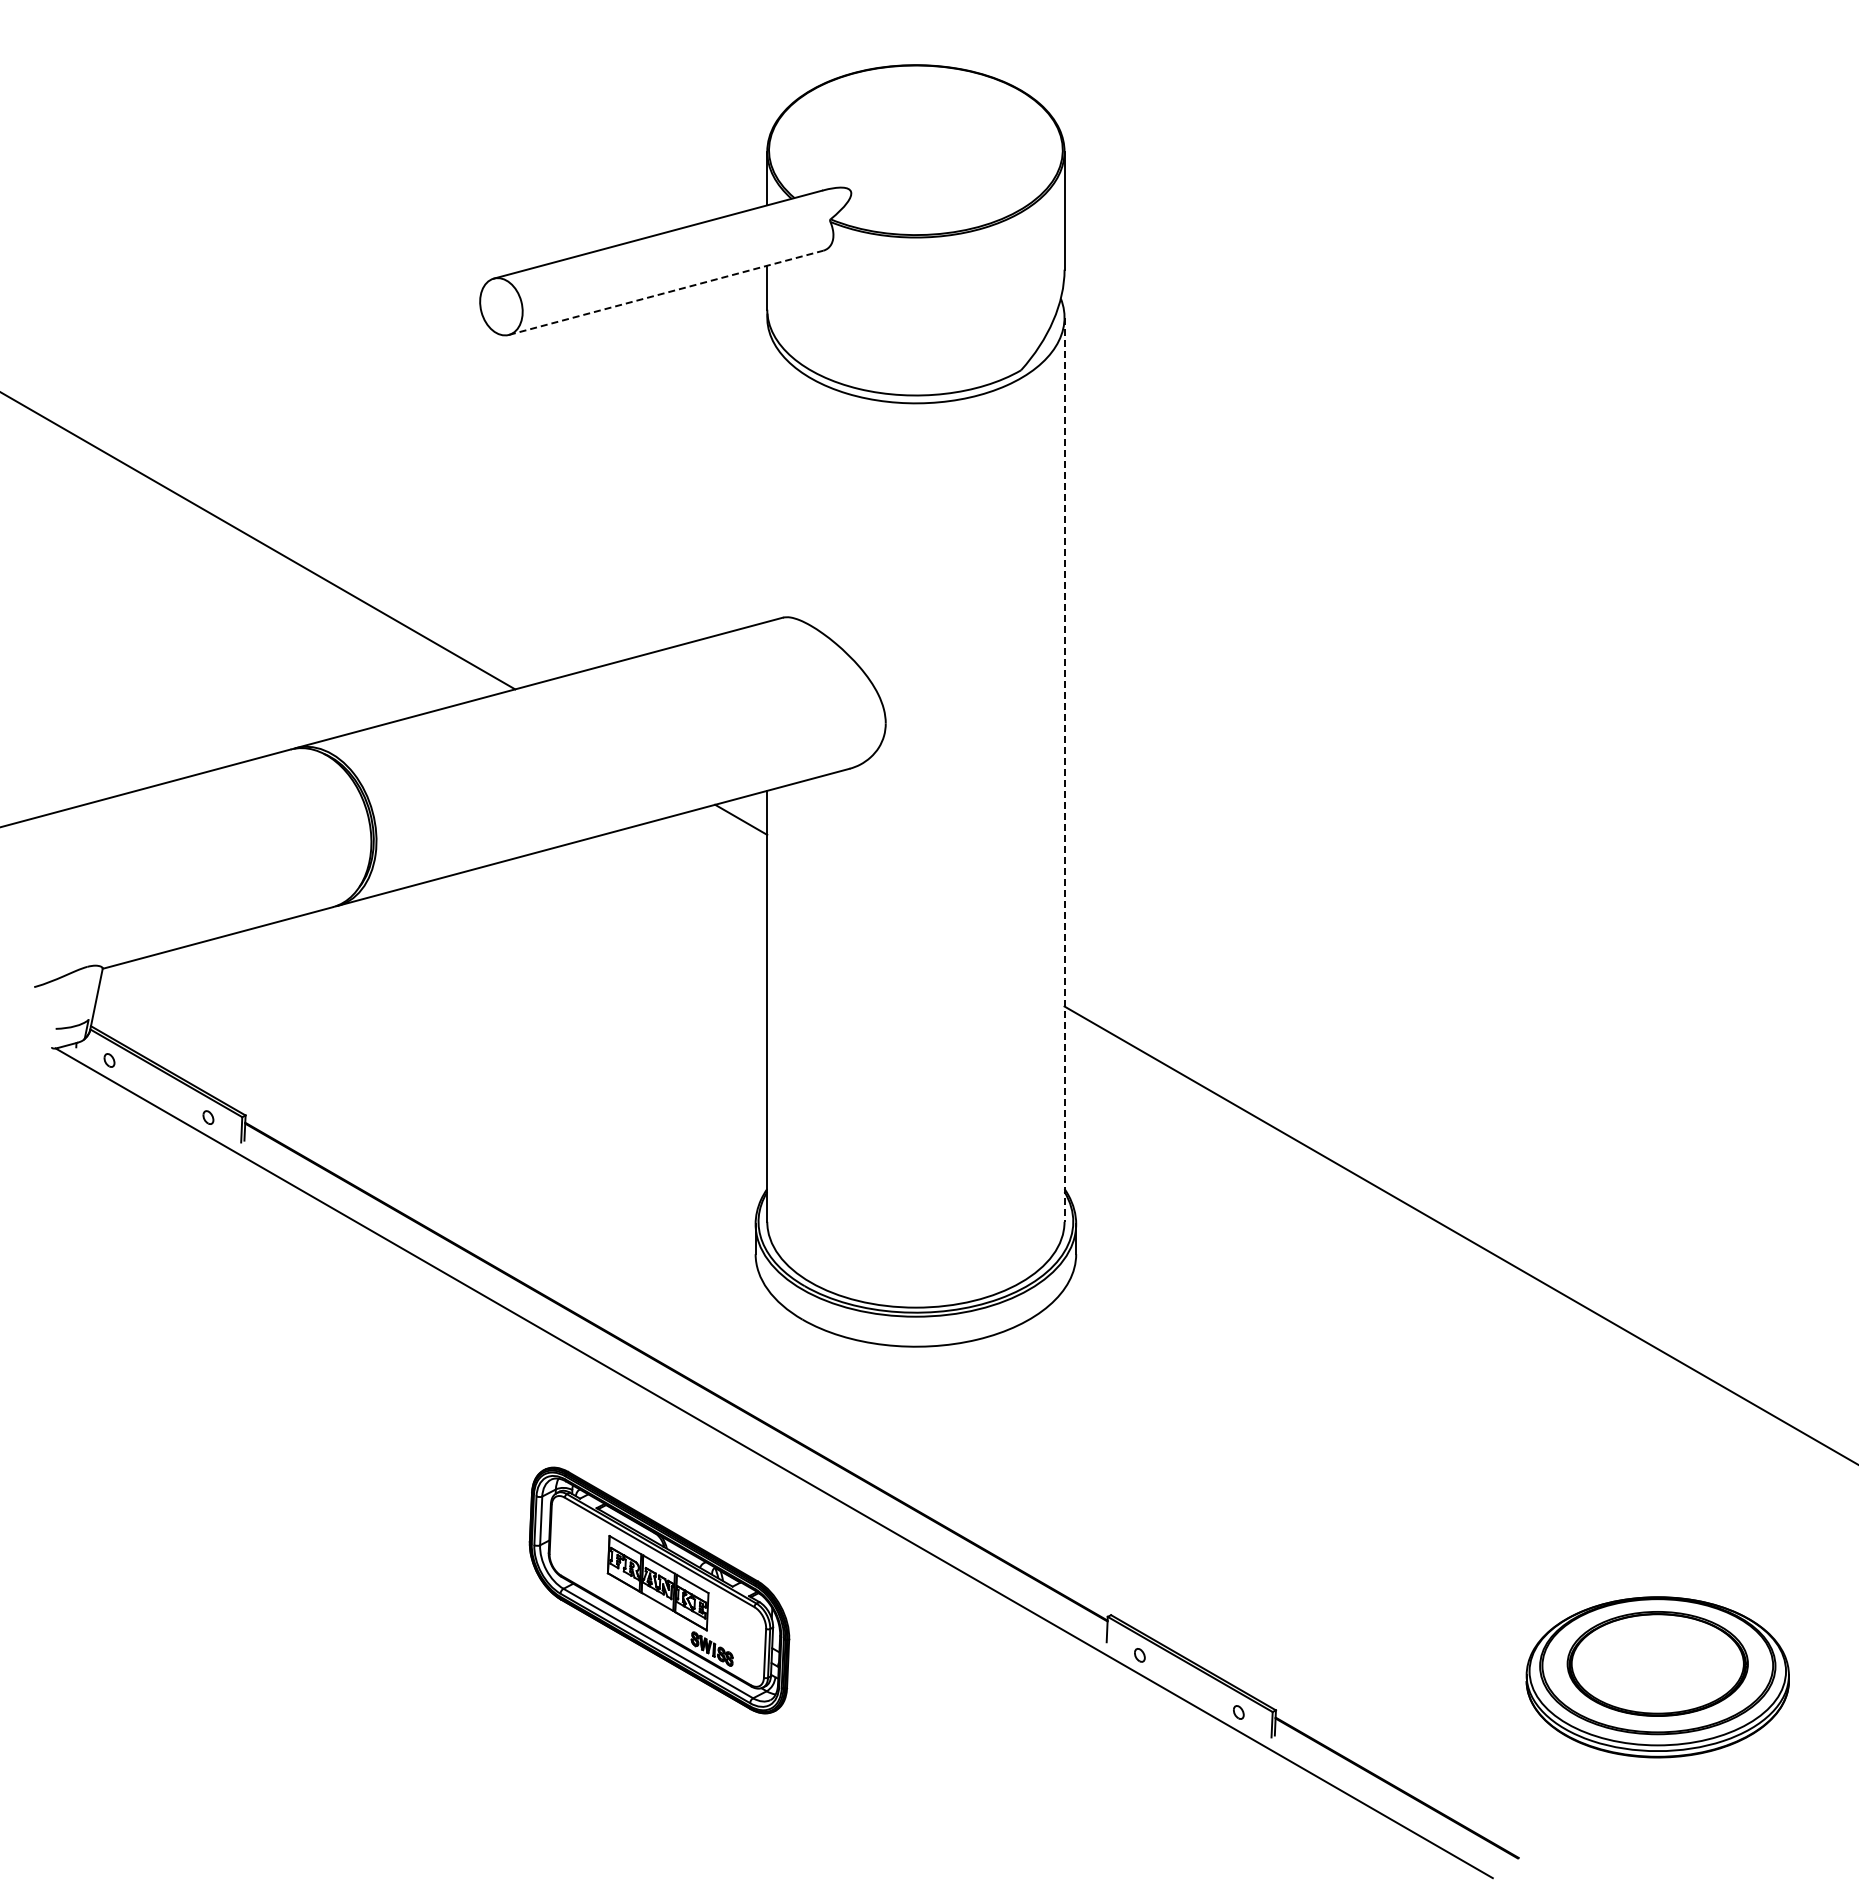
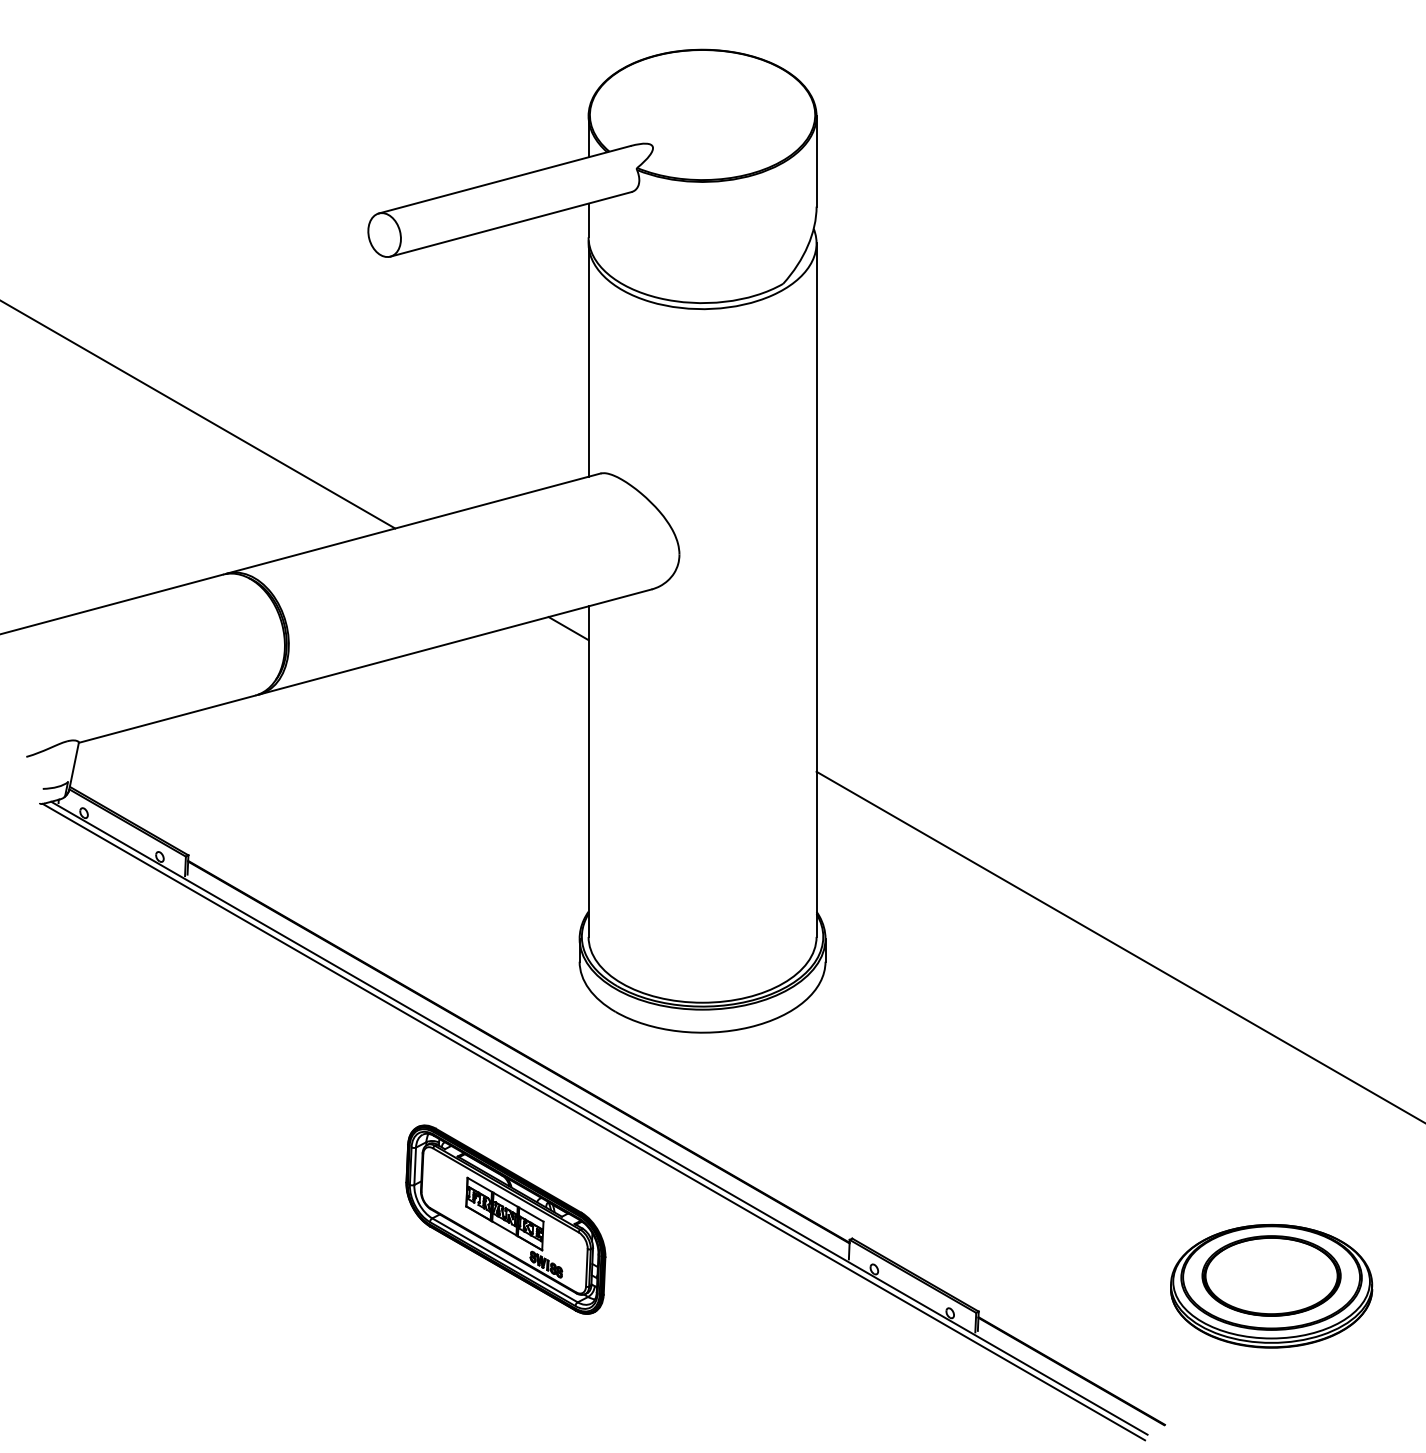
line: (666, 292) -> (511, 224), dashed -> solid
line: (767, 469) -> (588, 359), added
line: (1064, 770) -> (816, 590), dashed -> solid
line: (781, 1457) -> (599, 1117), added

